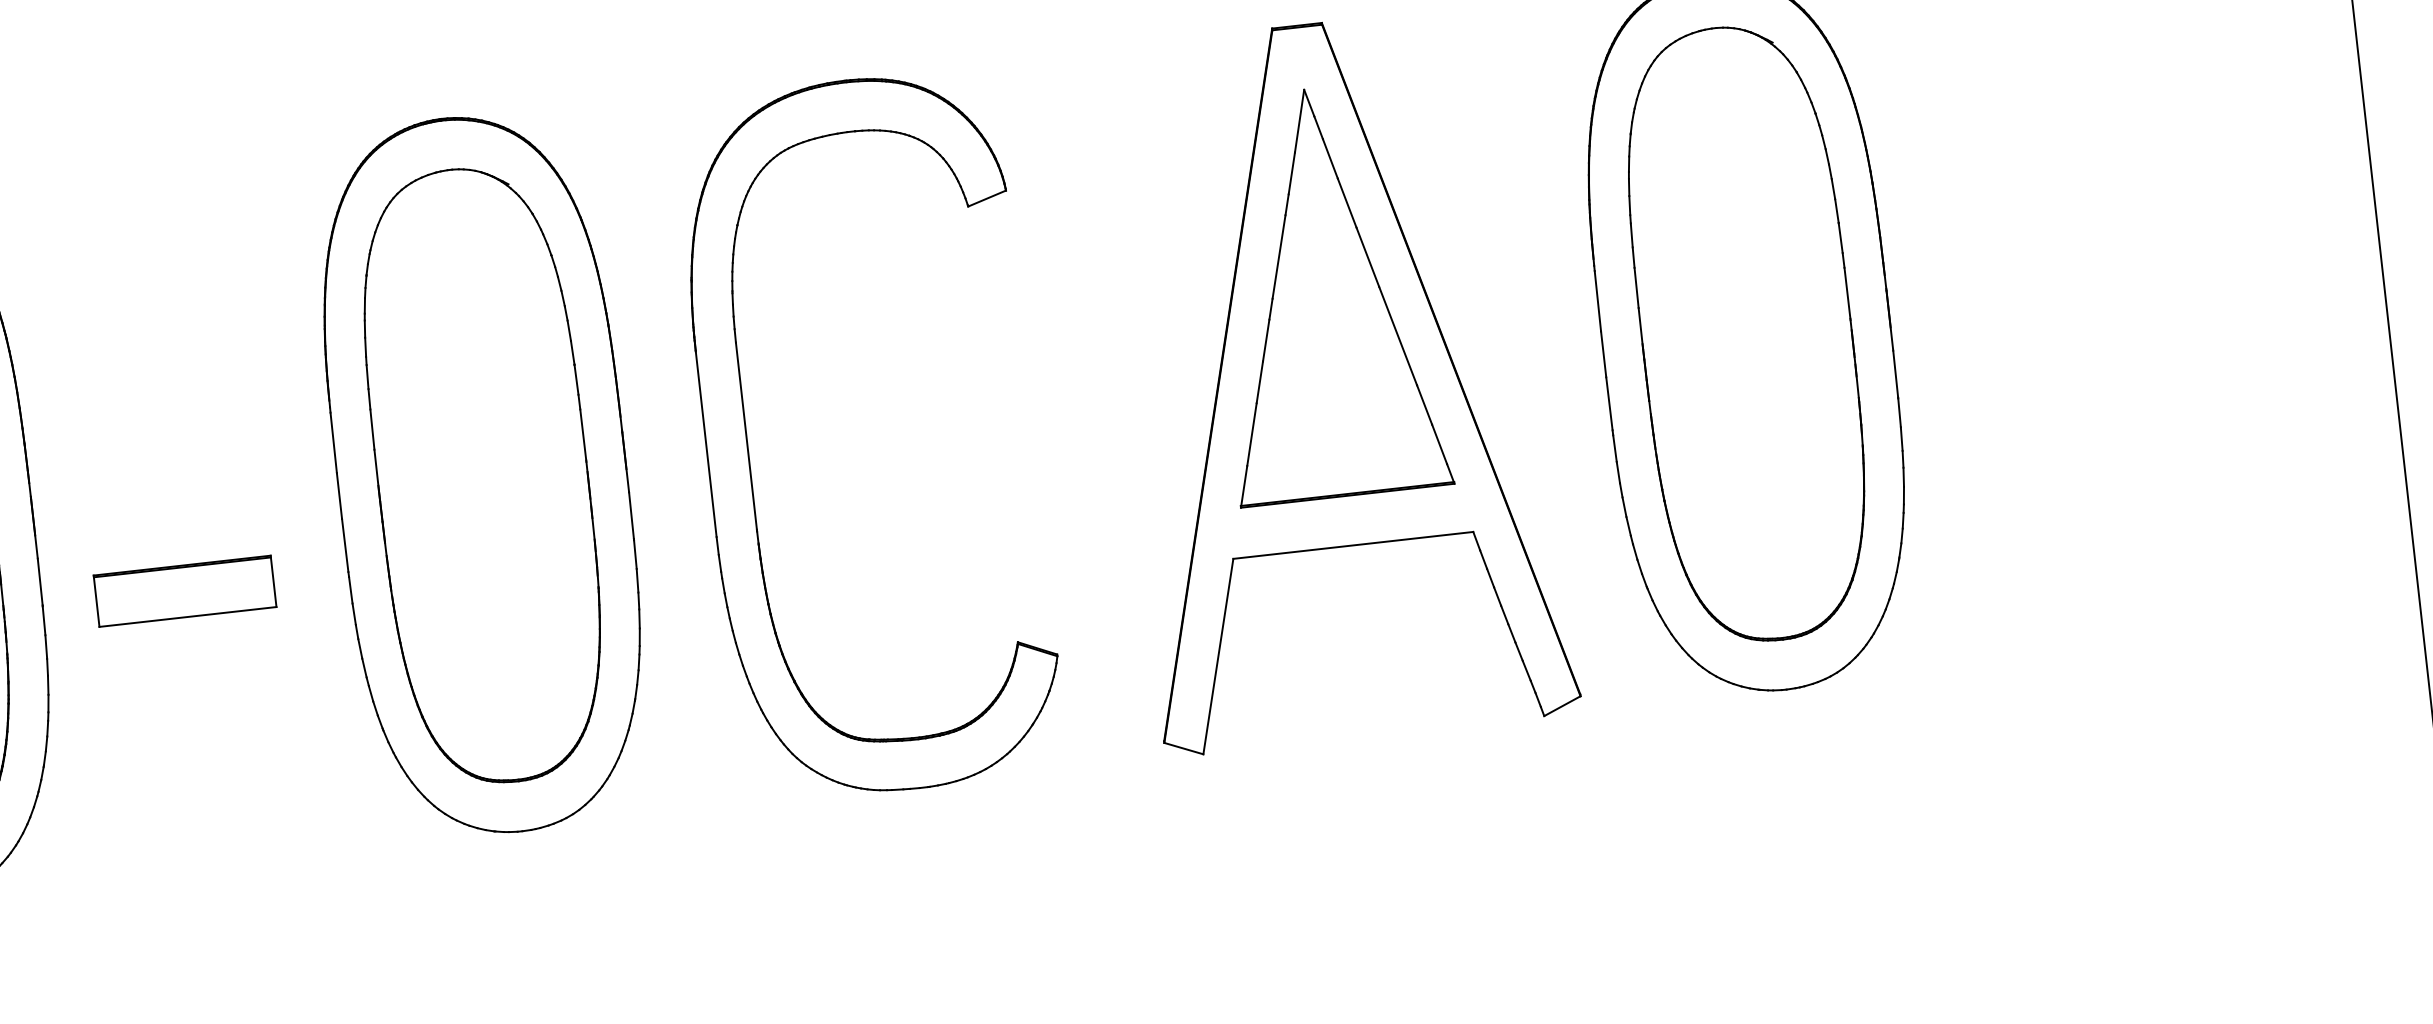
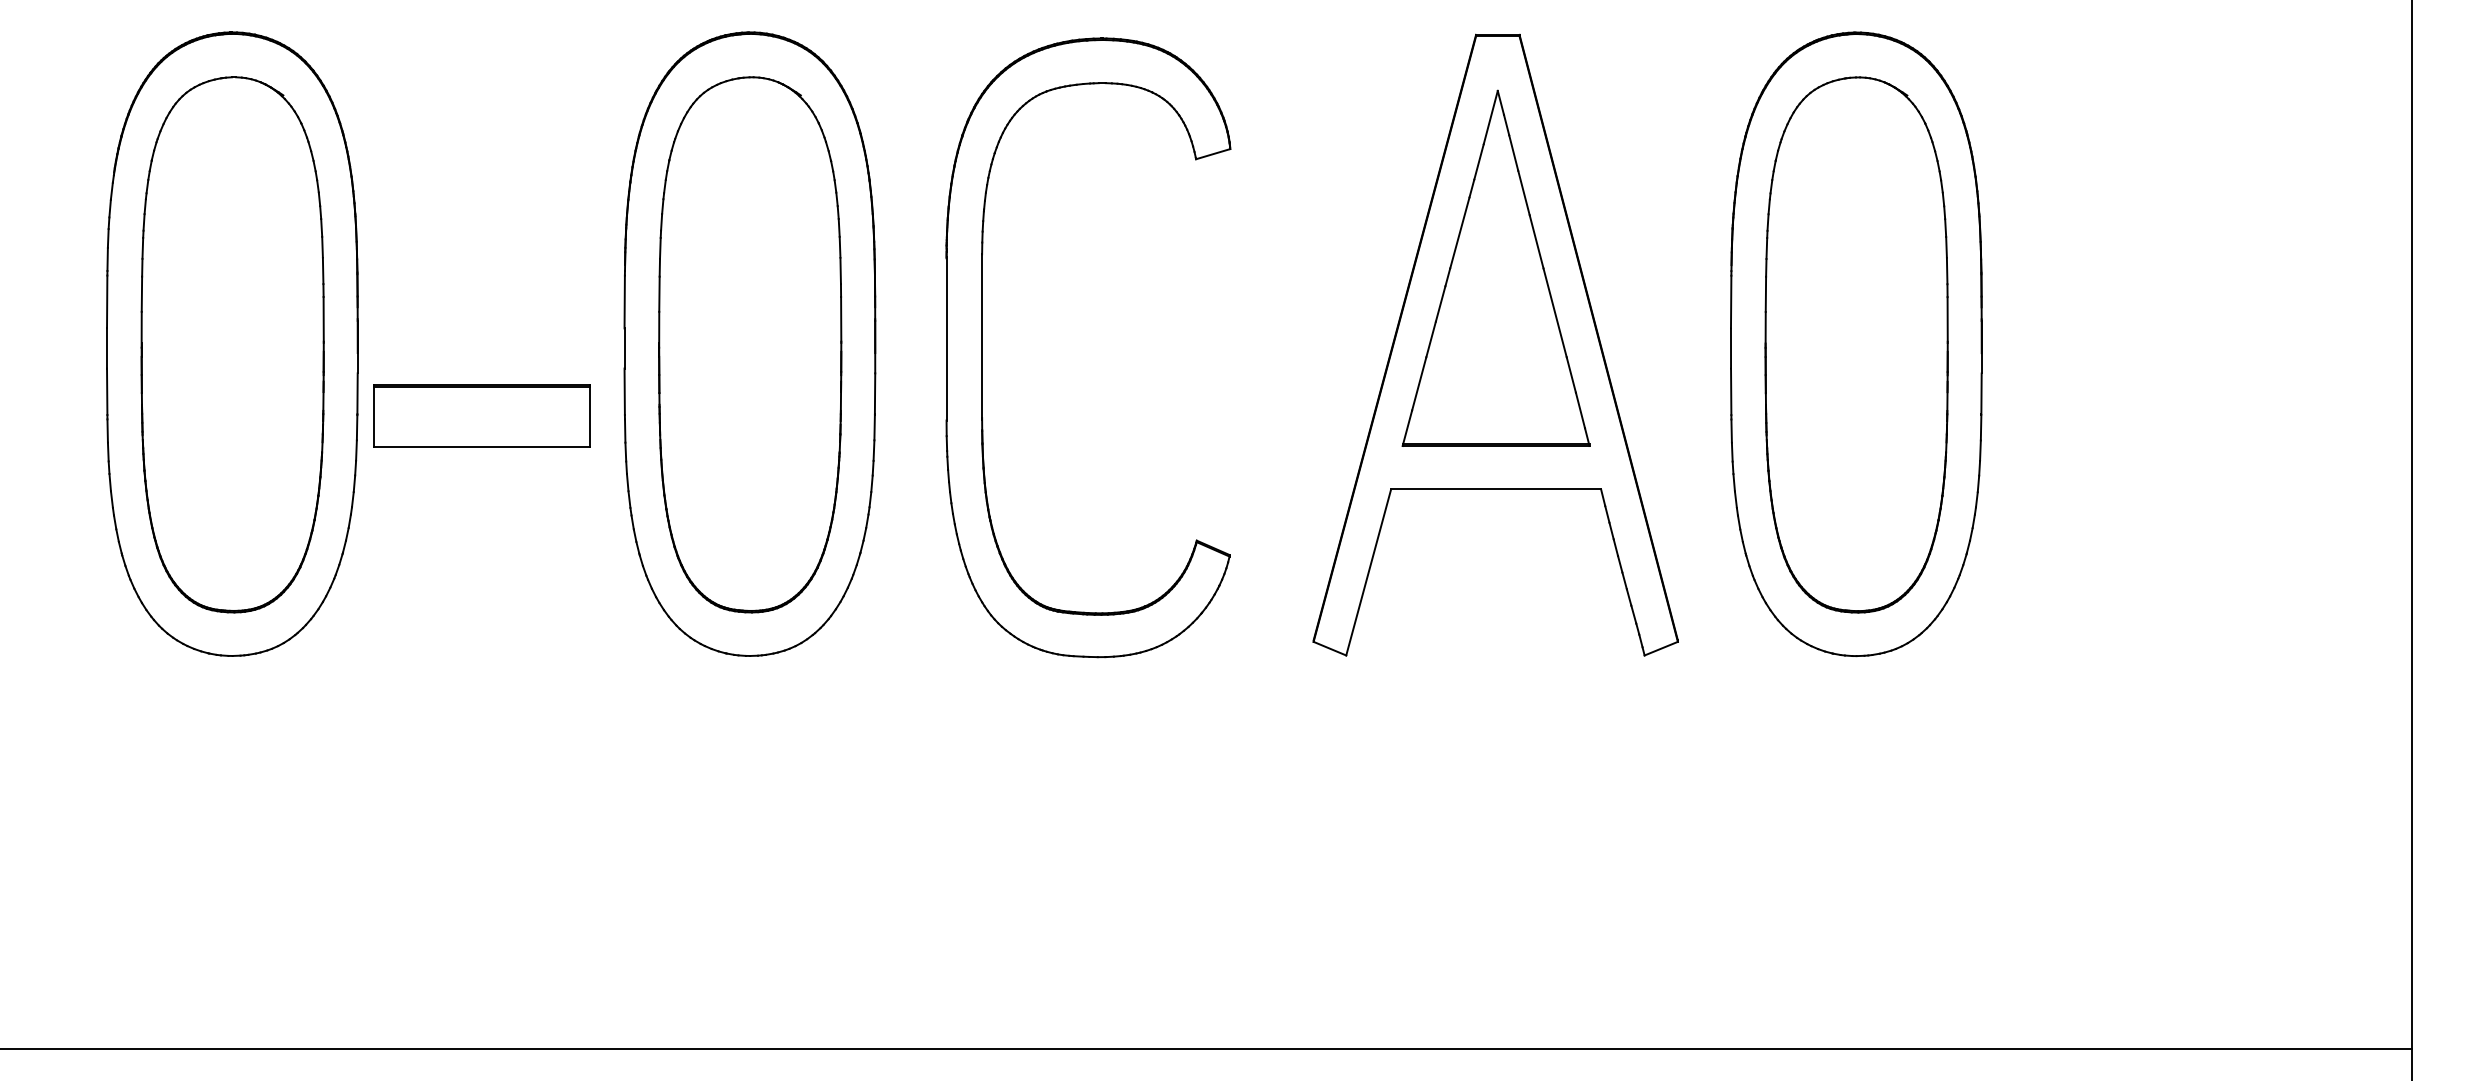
part: (184, 590) -> (481, 415), size x1.4

